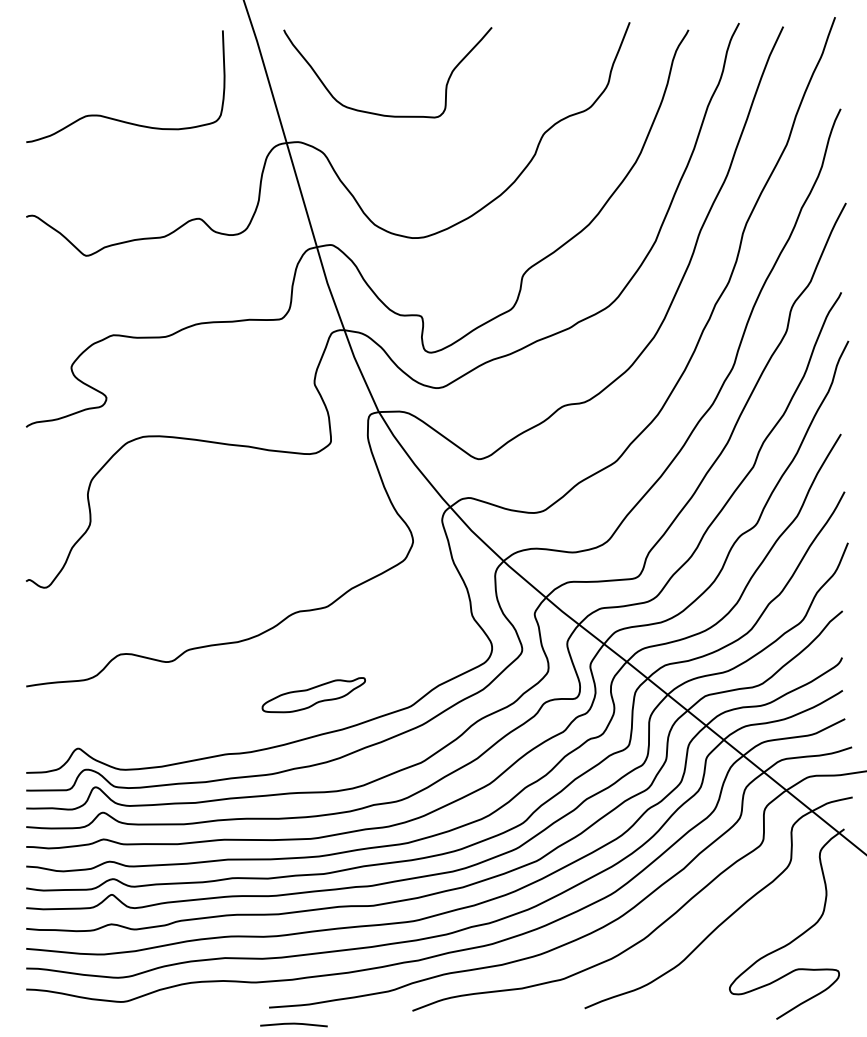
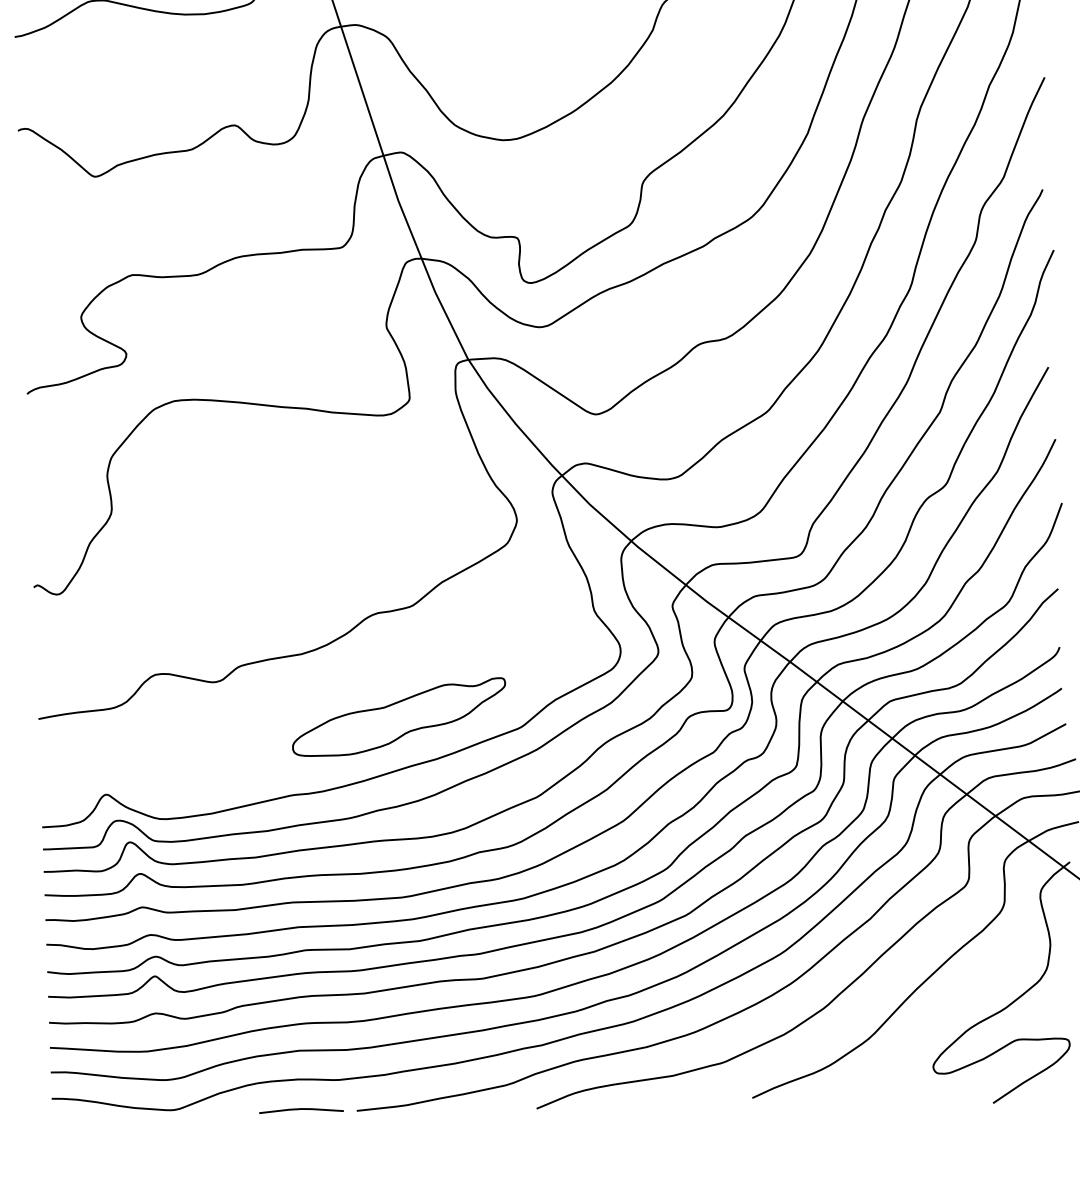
part: (313, 694) -> (398, 716), size x1.67
line: (293, 1024) -> (300, 1110), moved

